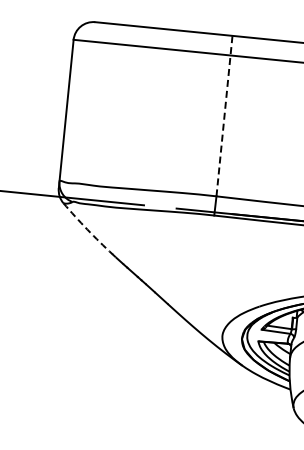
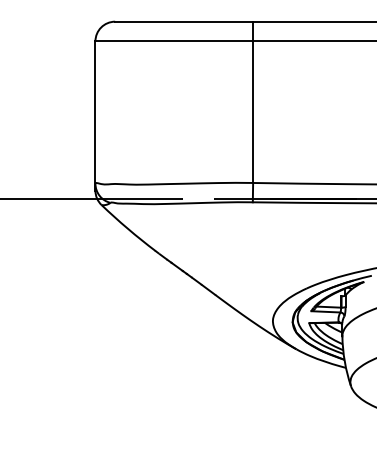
line: (224, 116) -> (253, 102), dashed -> solid
arc: (86, 229) -> (127, 228), dashed -> solid

